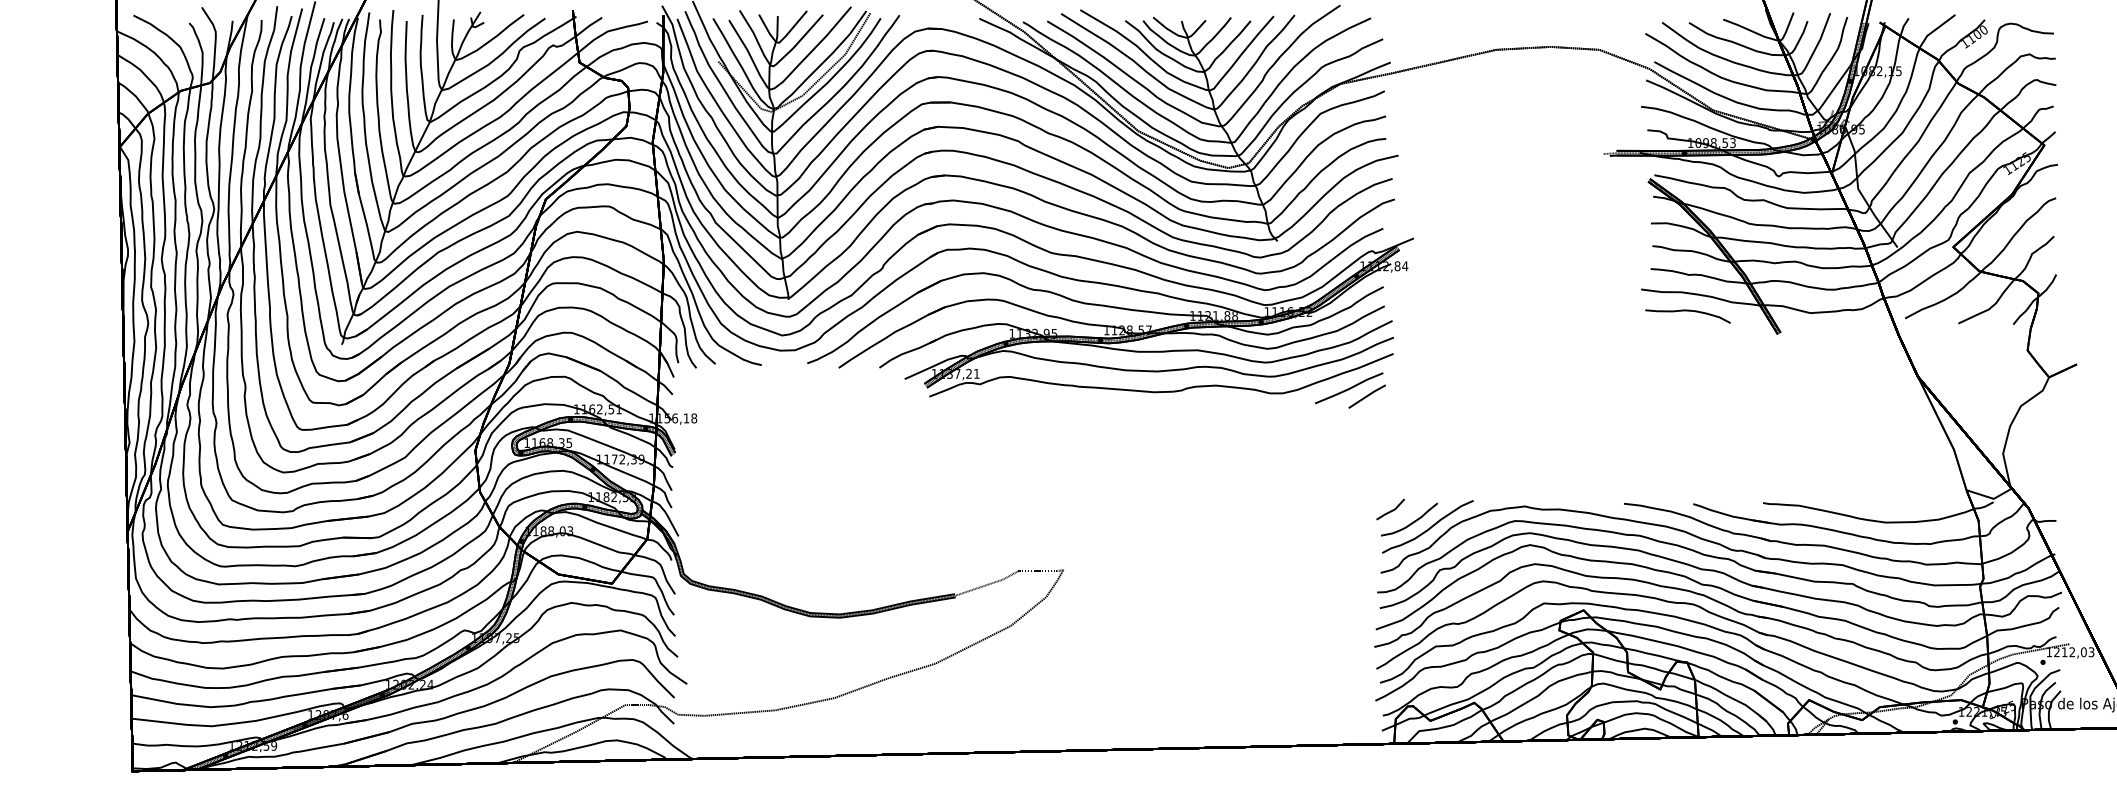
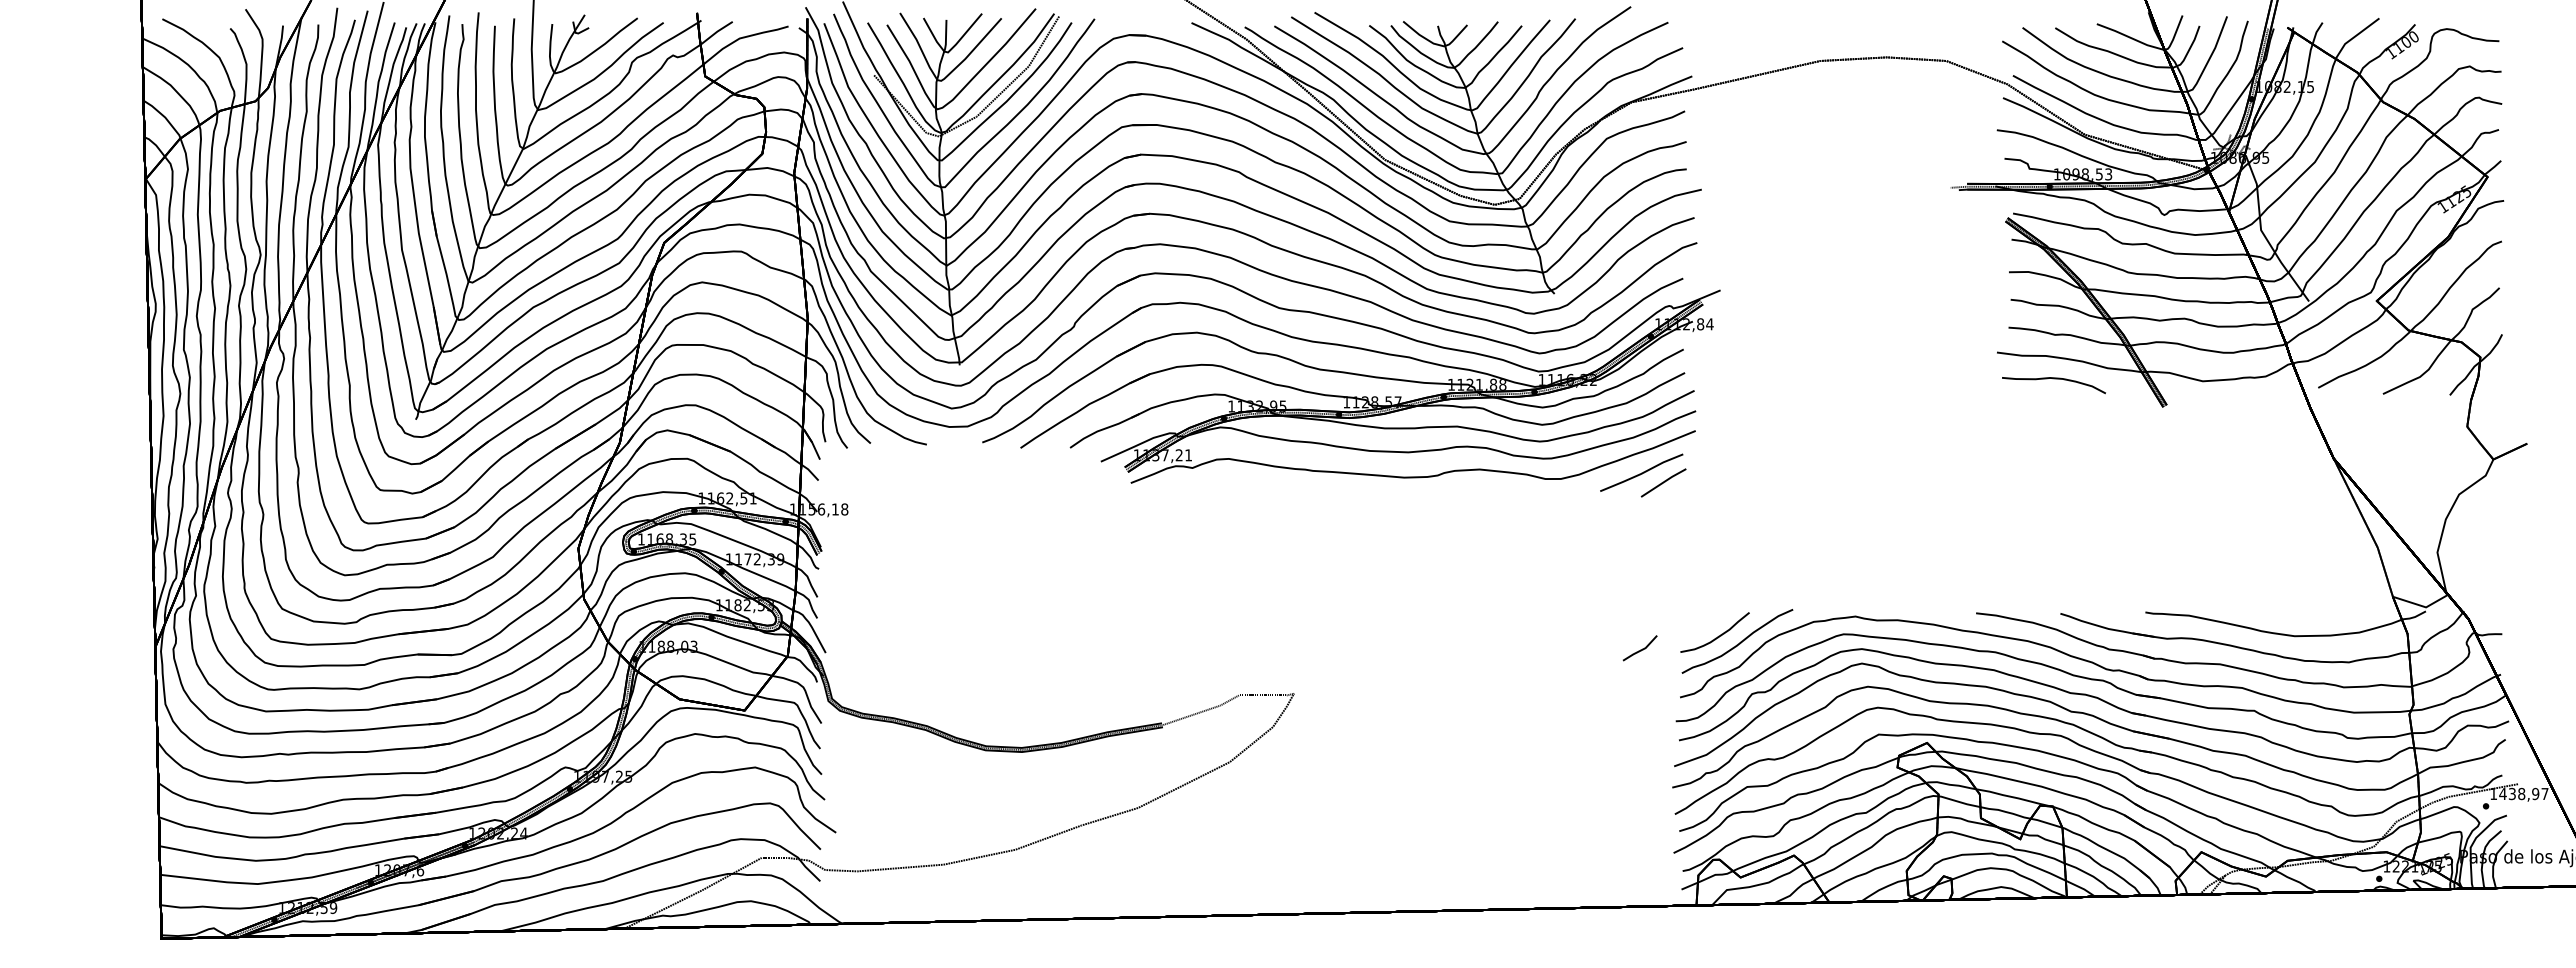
part: (1390, 509) -> (1639, 648), moved
text: (2073, 651) -> (2523, 793), 1212,03 -> 1438,97

